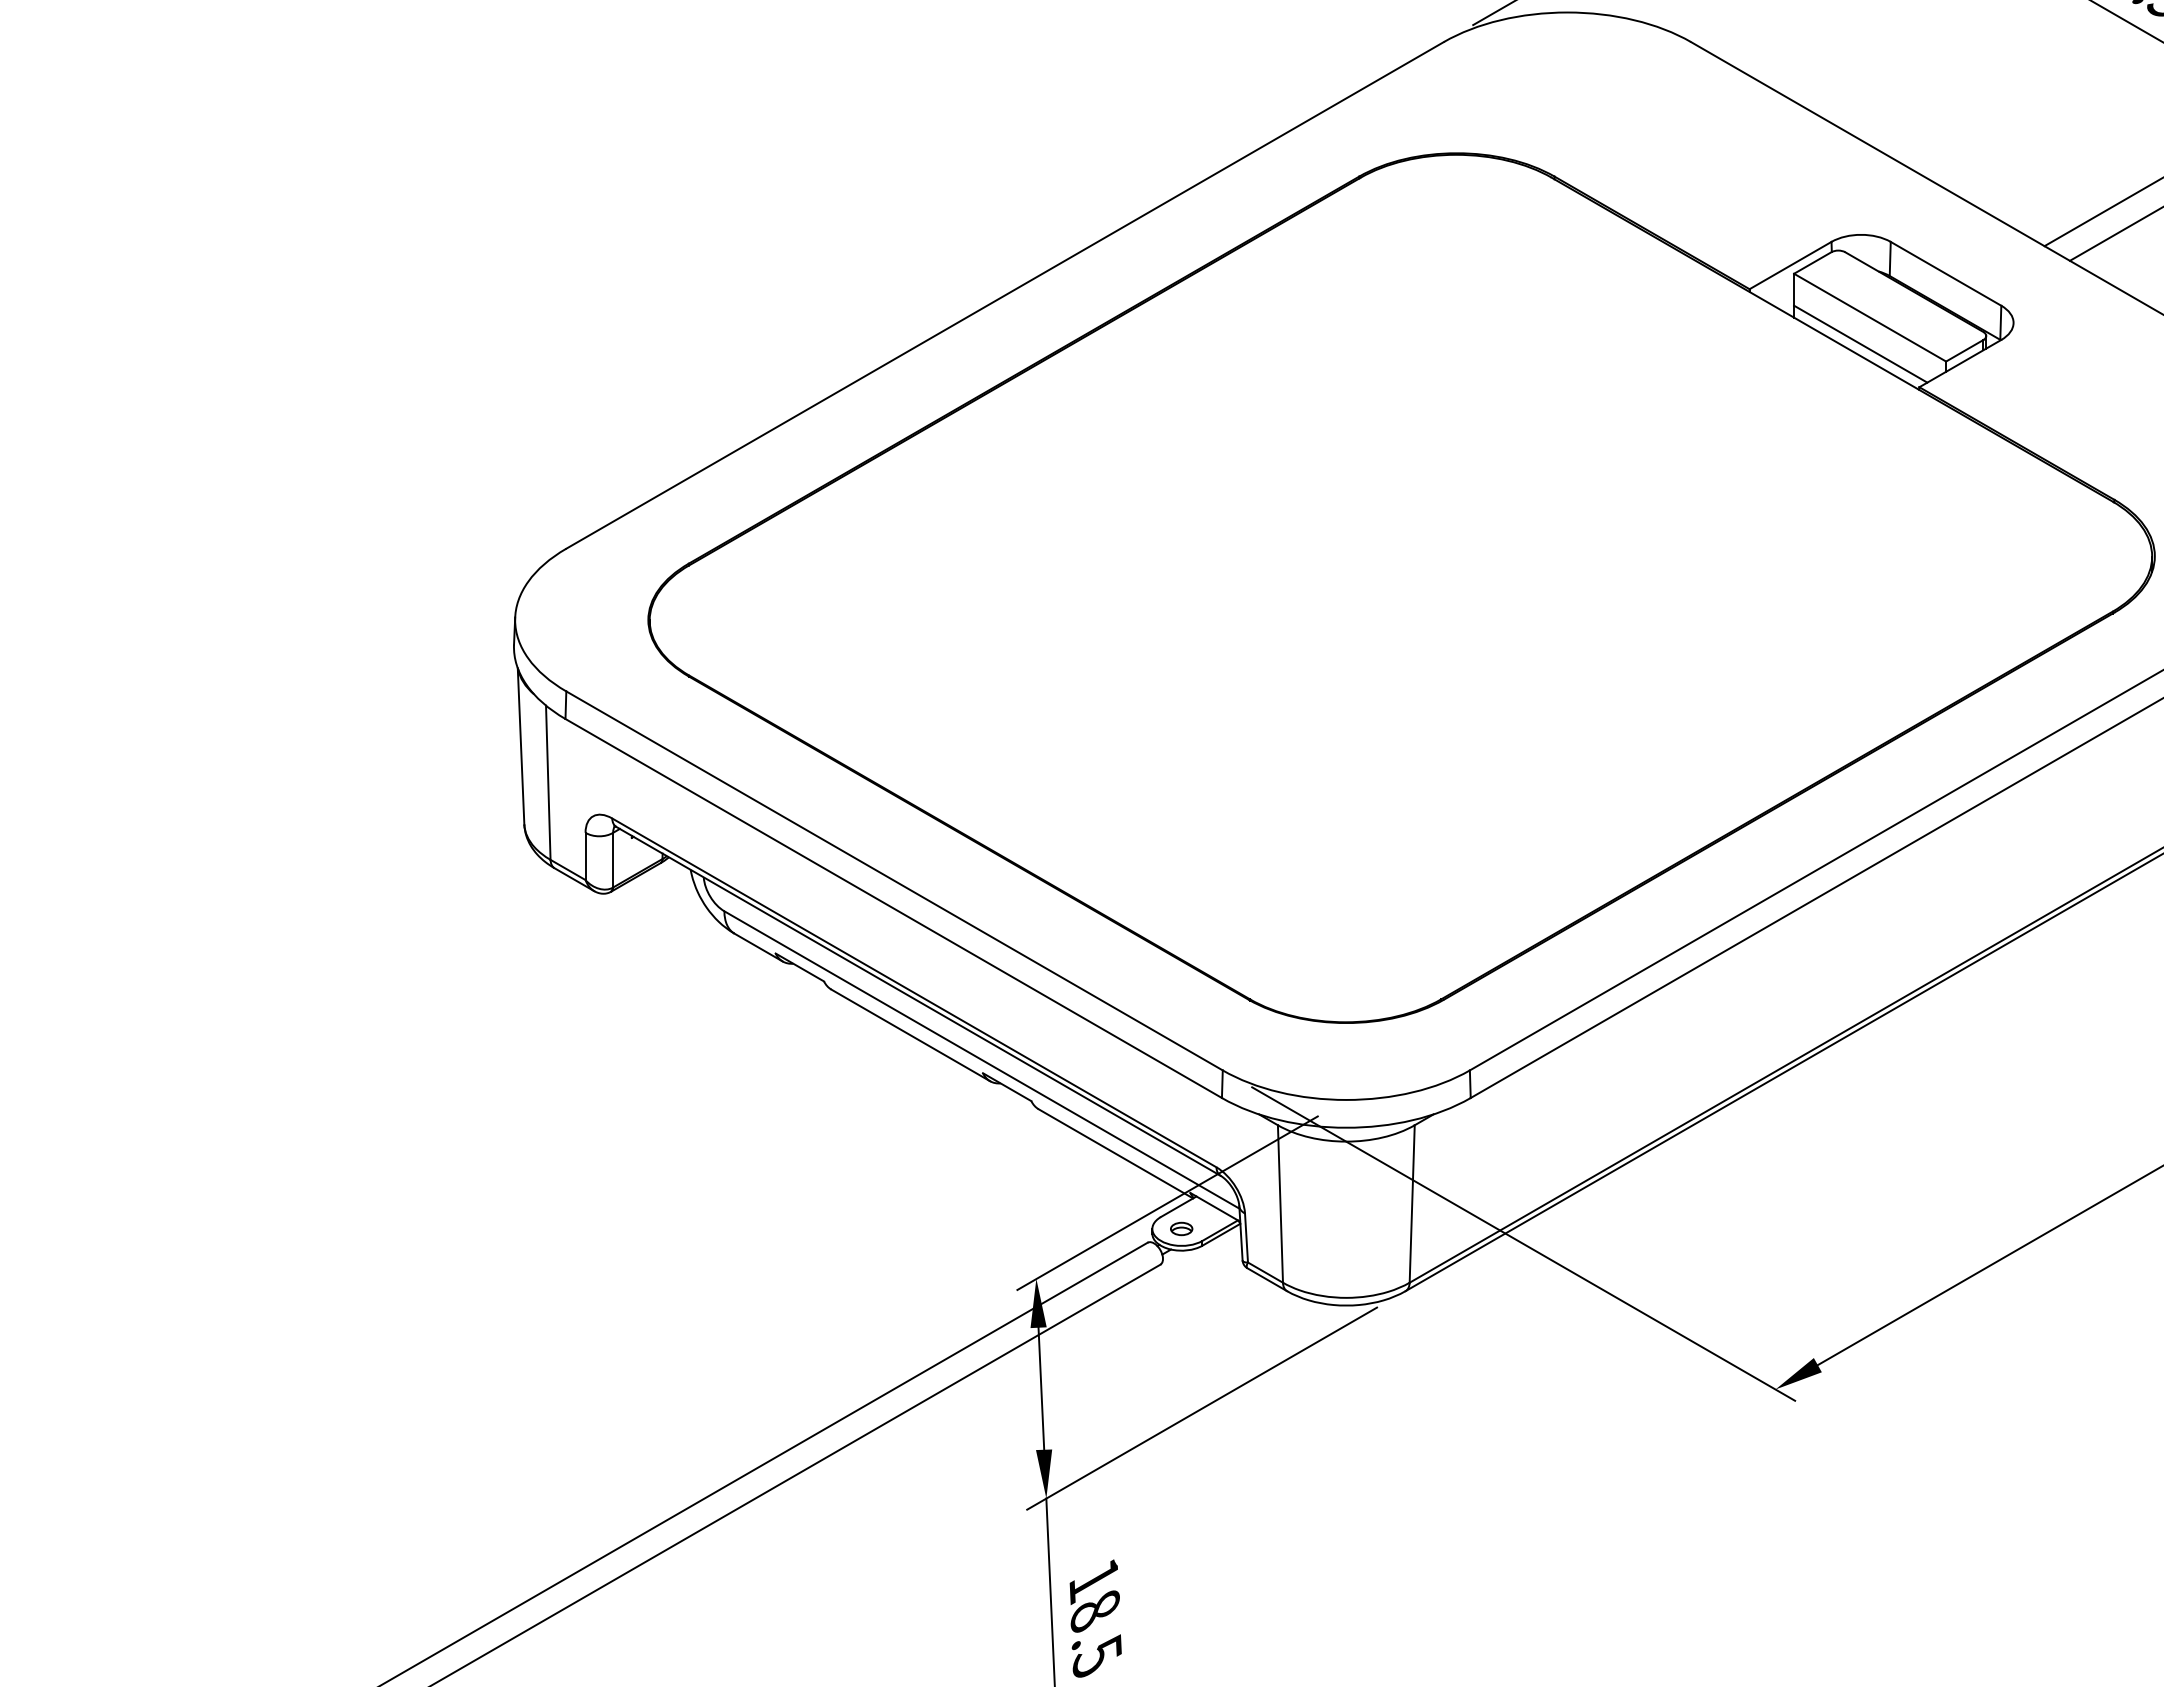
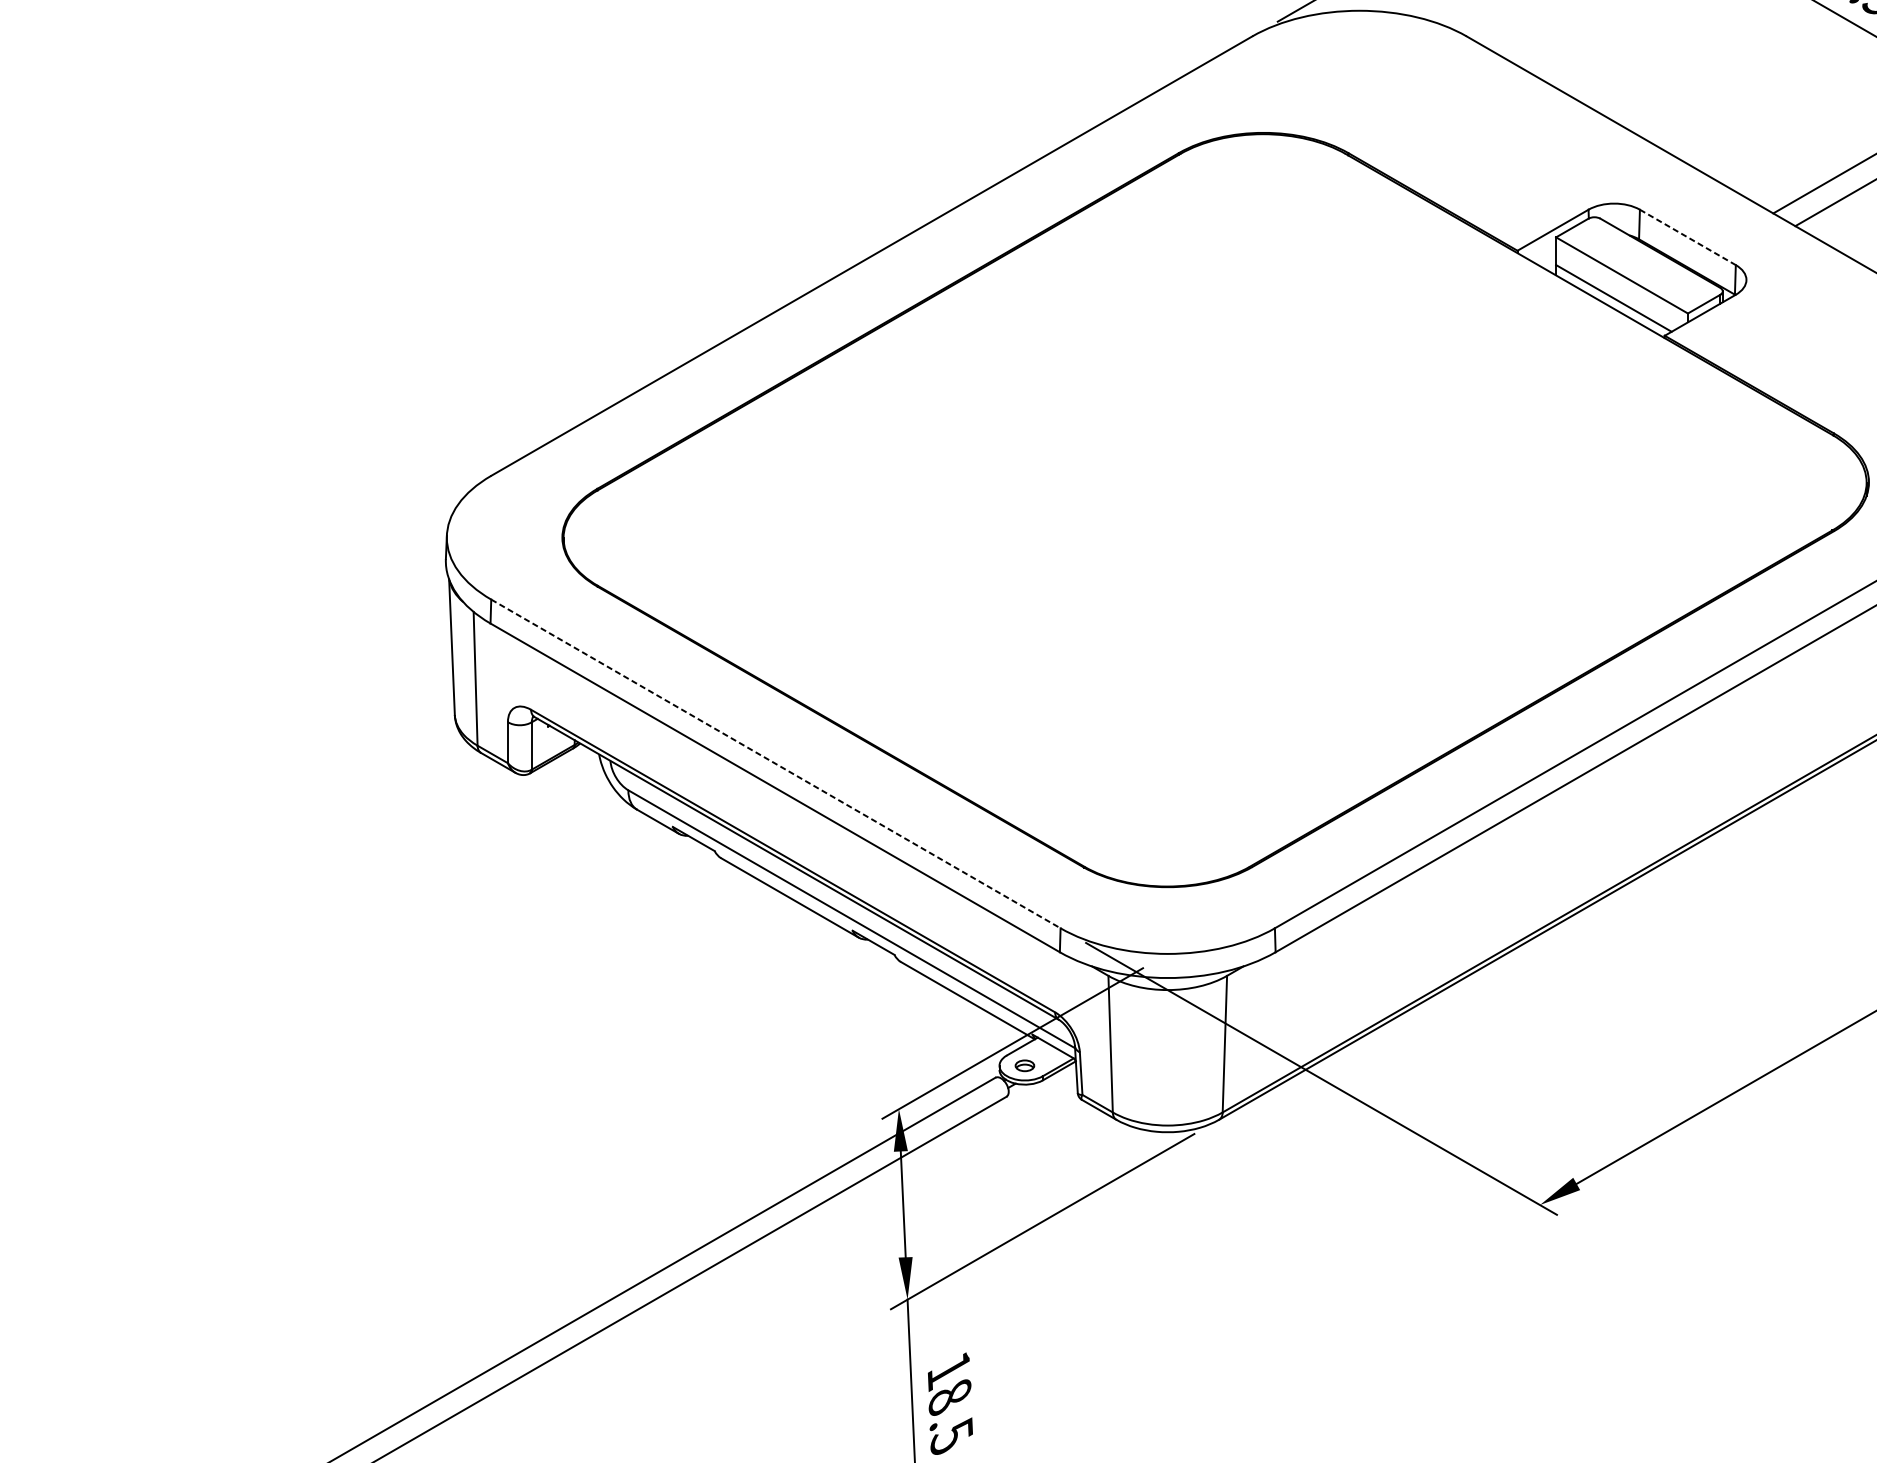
line: (1946, 273) -> (1688, 237), solid -> dashed
line: (894, 881) -> (775, 764), solid -> dashed

